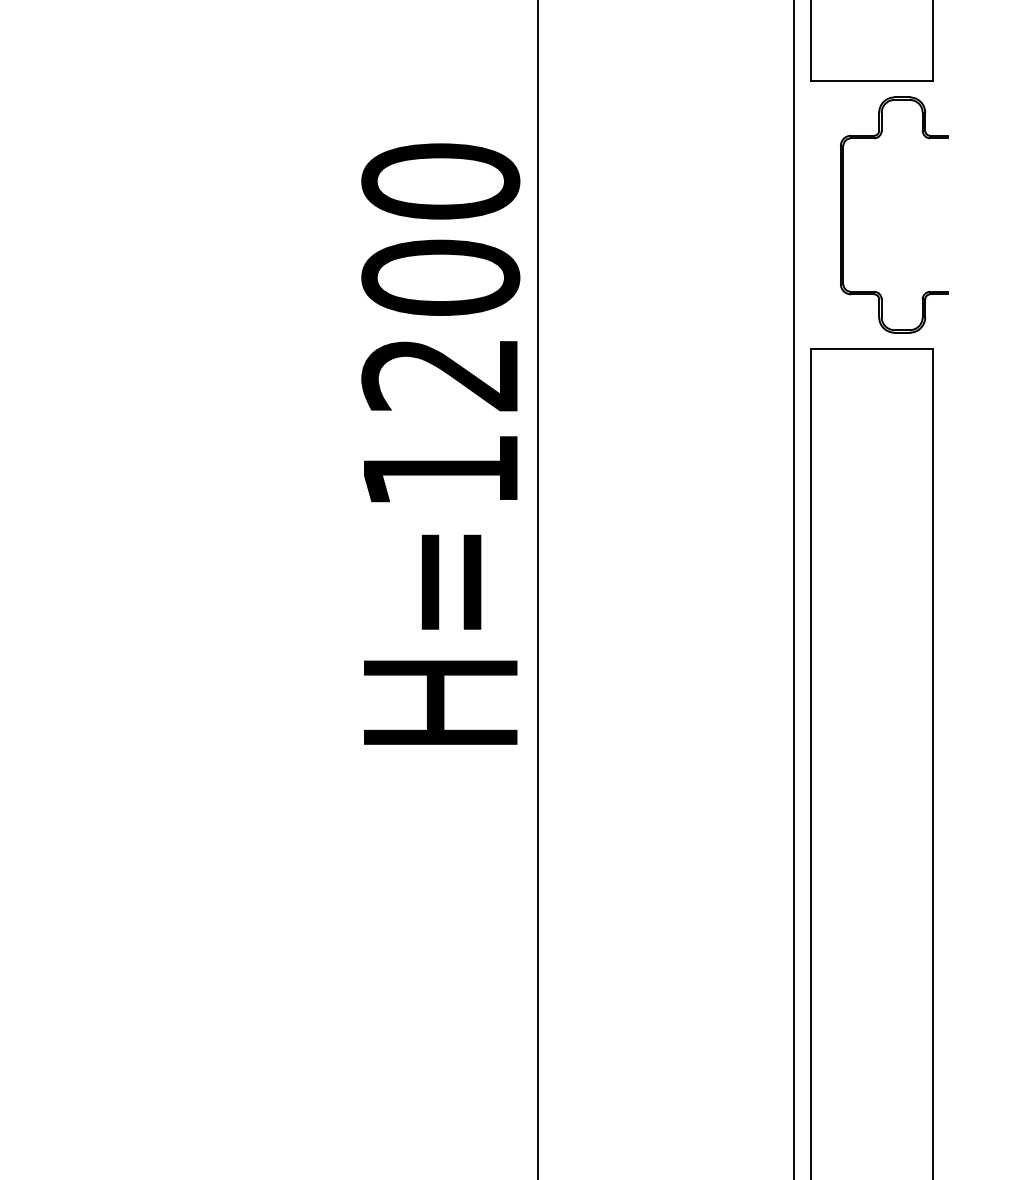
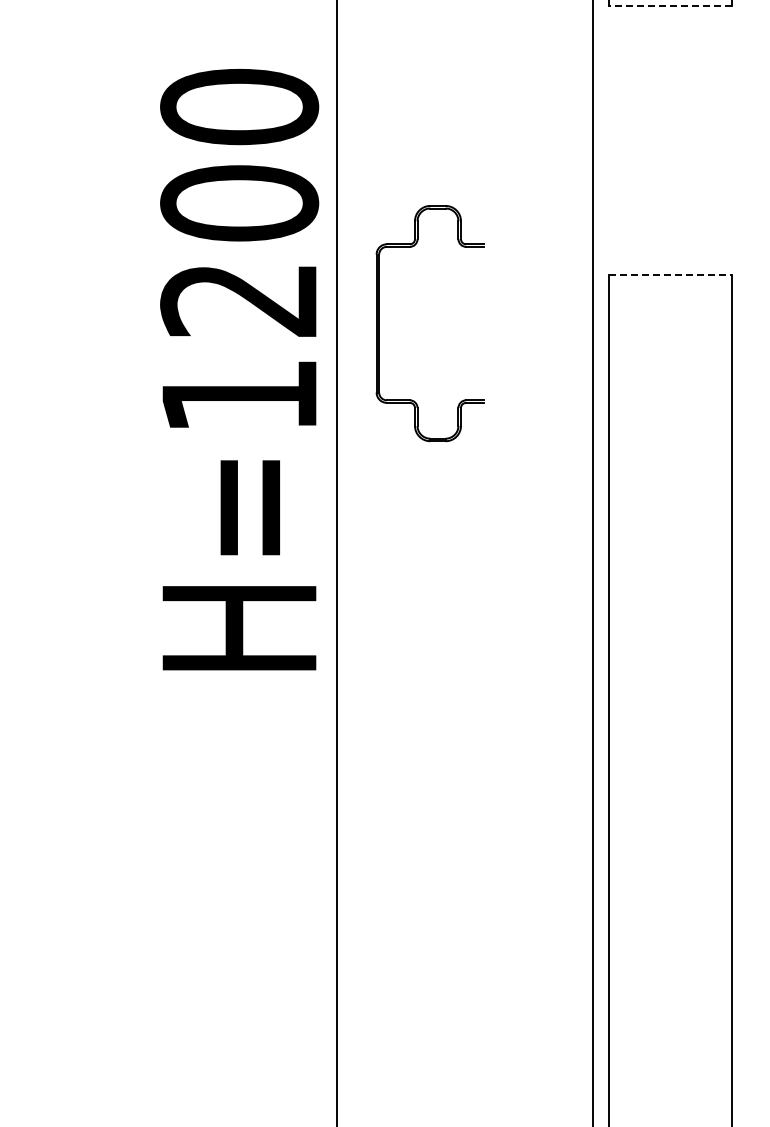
line: (871, 80) -> (670, 6), solid -> dashed
part: (843, 214) -> (379, 323), moved
line: (872, 349) -> (671, 275), solid -> dashed

